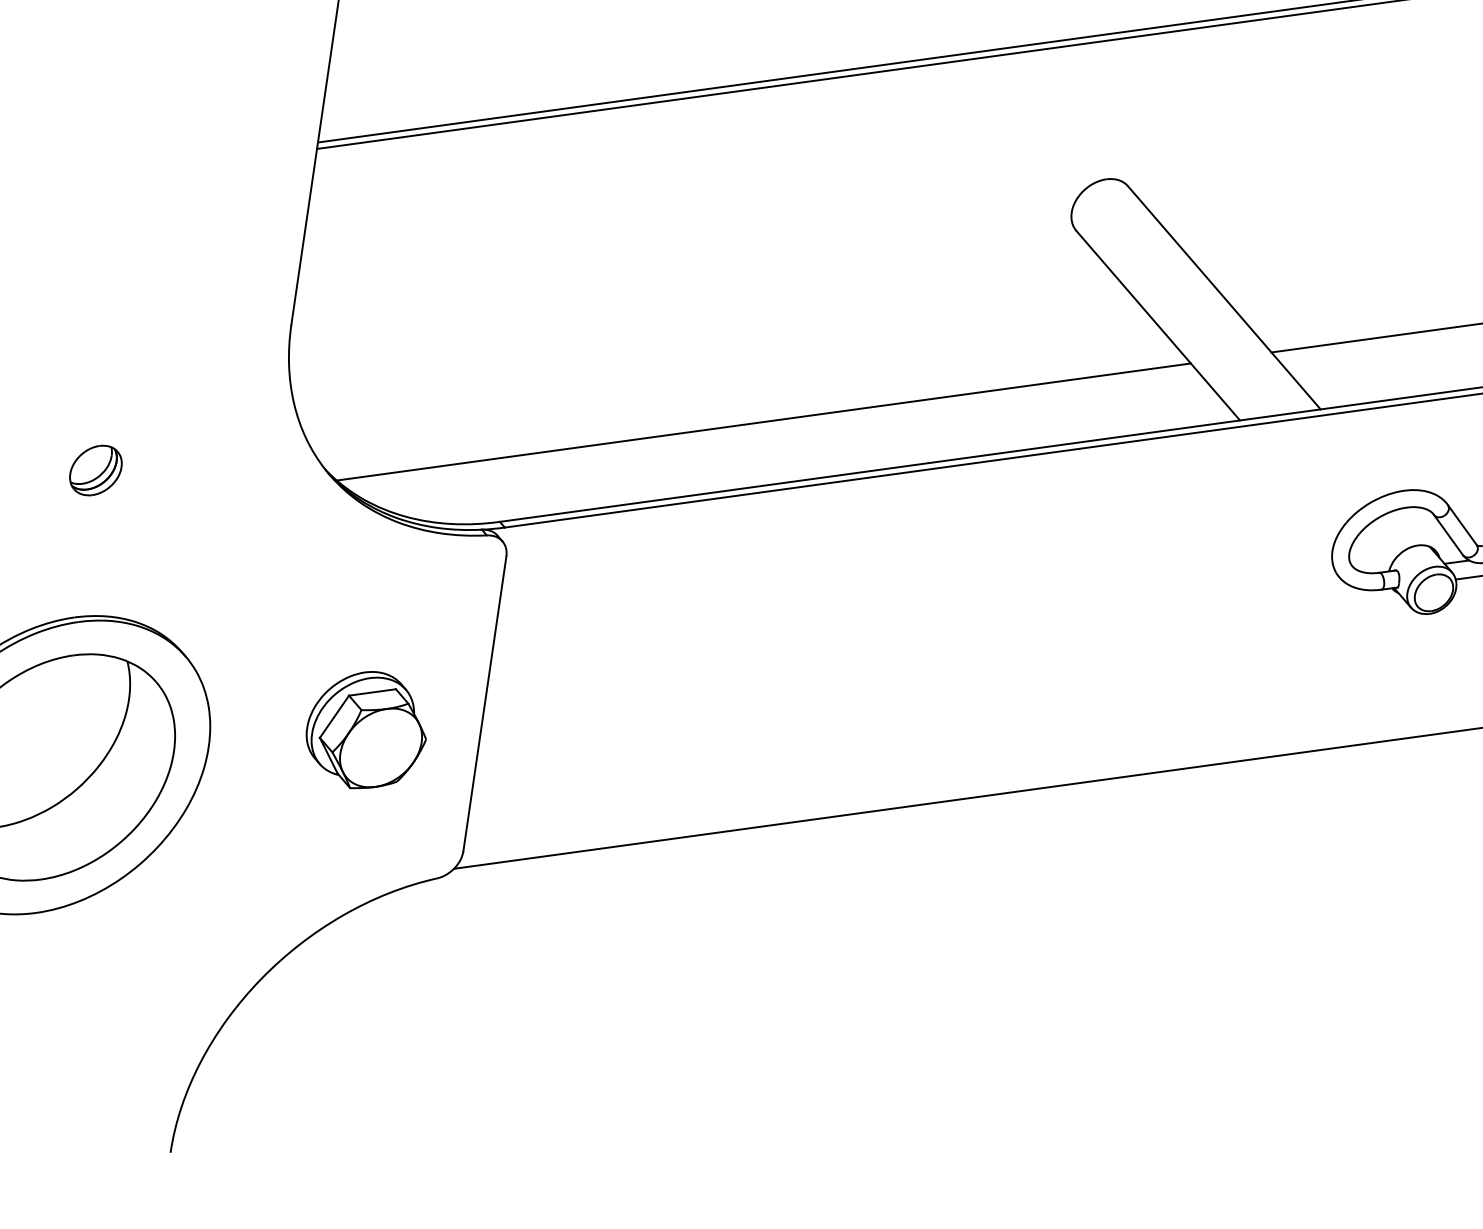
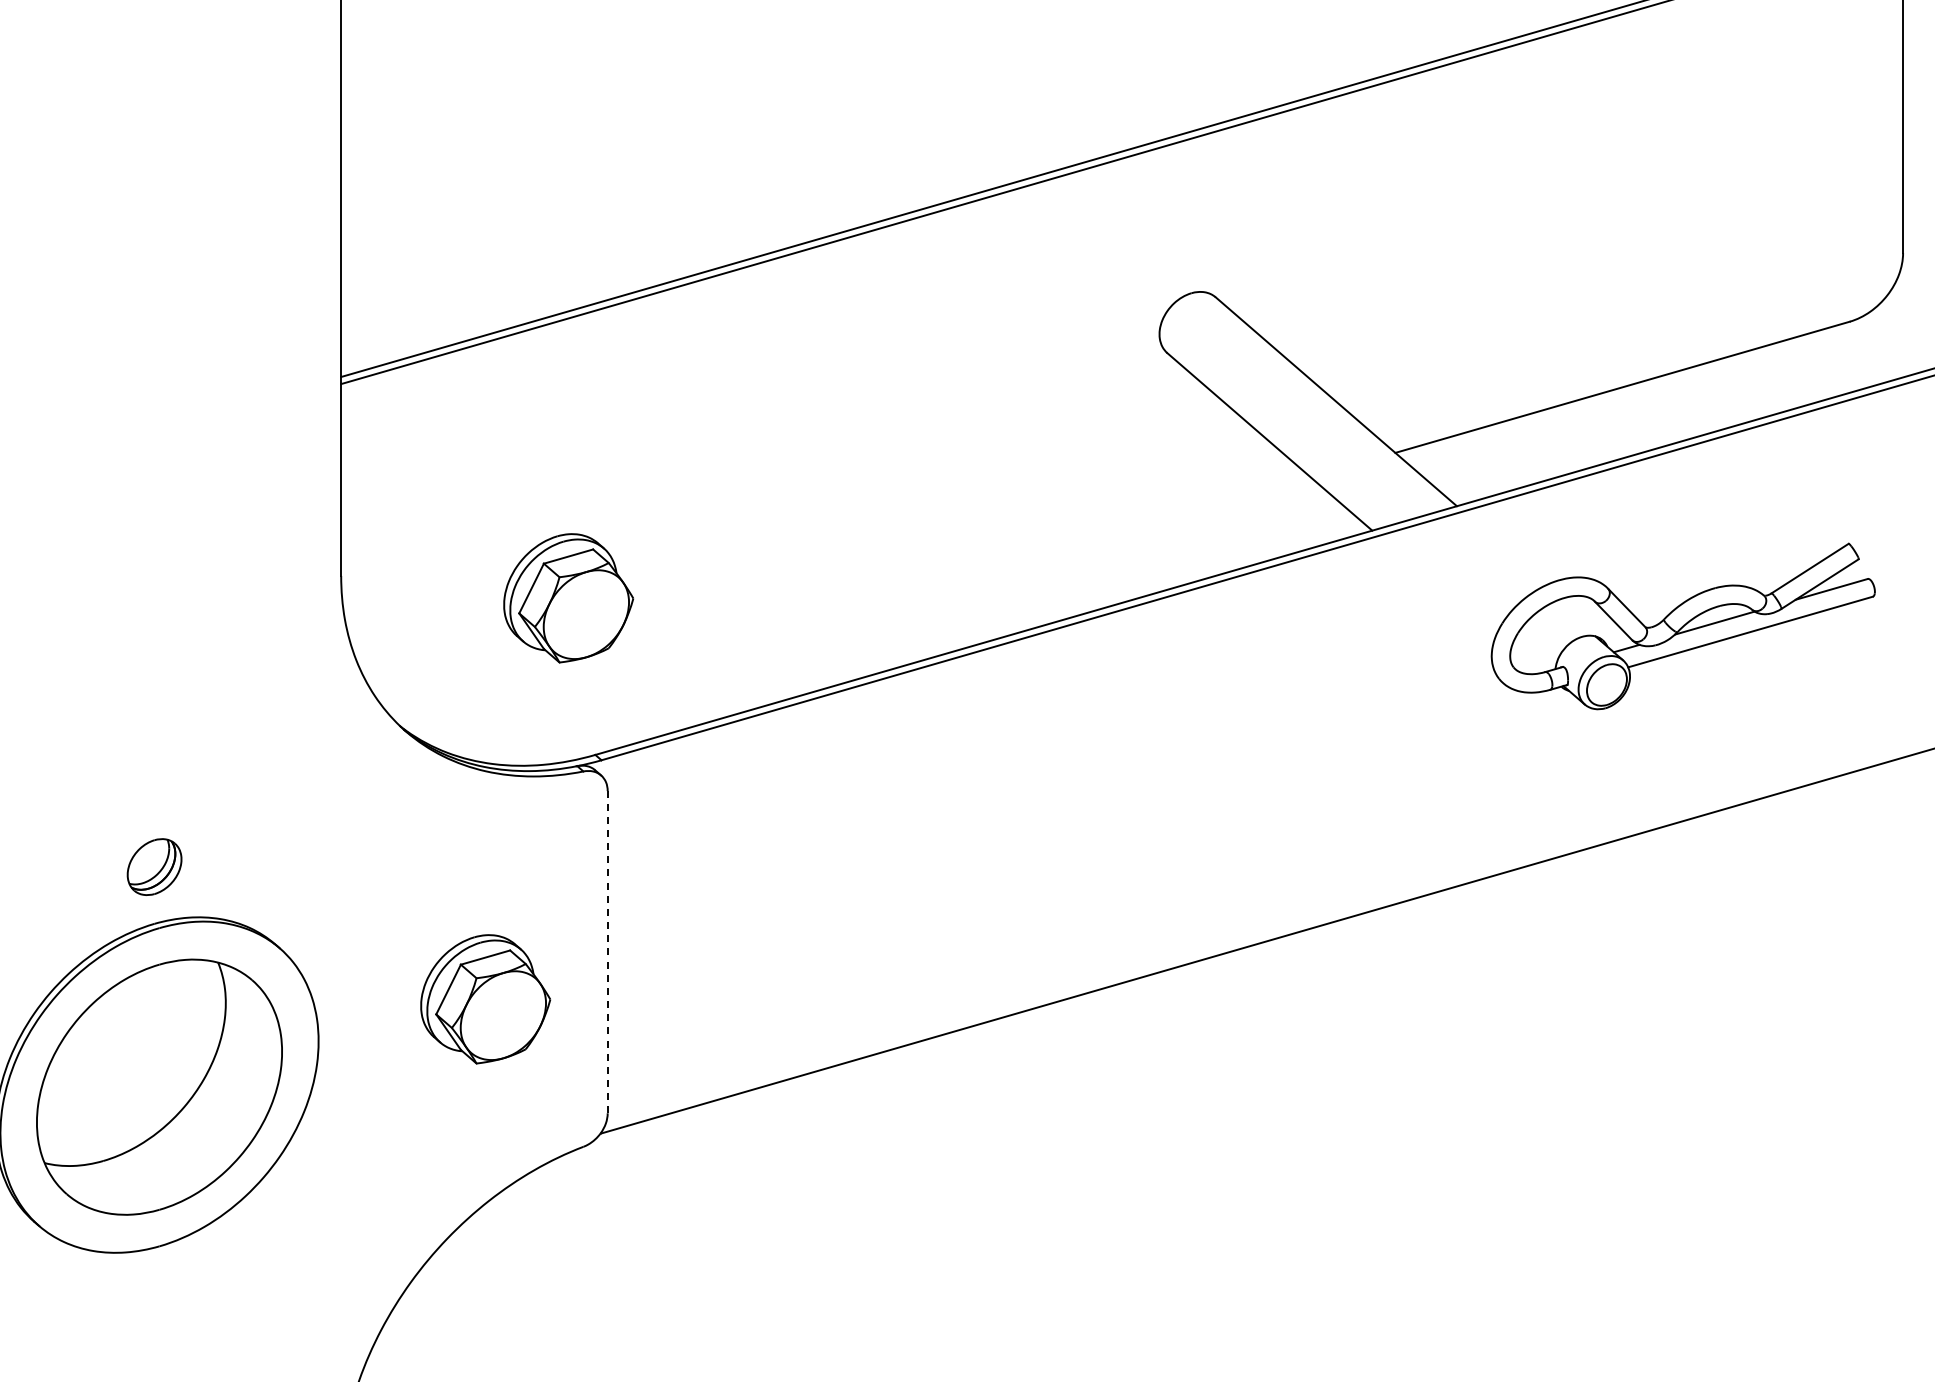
part: (496, 375) -> (568, 598), added
line: (763, 421) -> (862, 606), removed
part: (95, 469) -> (154, 866), moved
line: (484, 703) -> (607, 951), solid -> dashed

